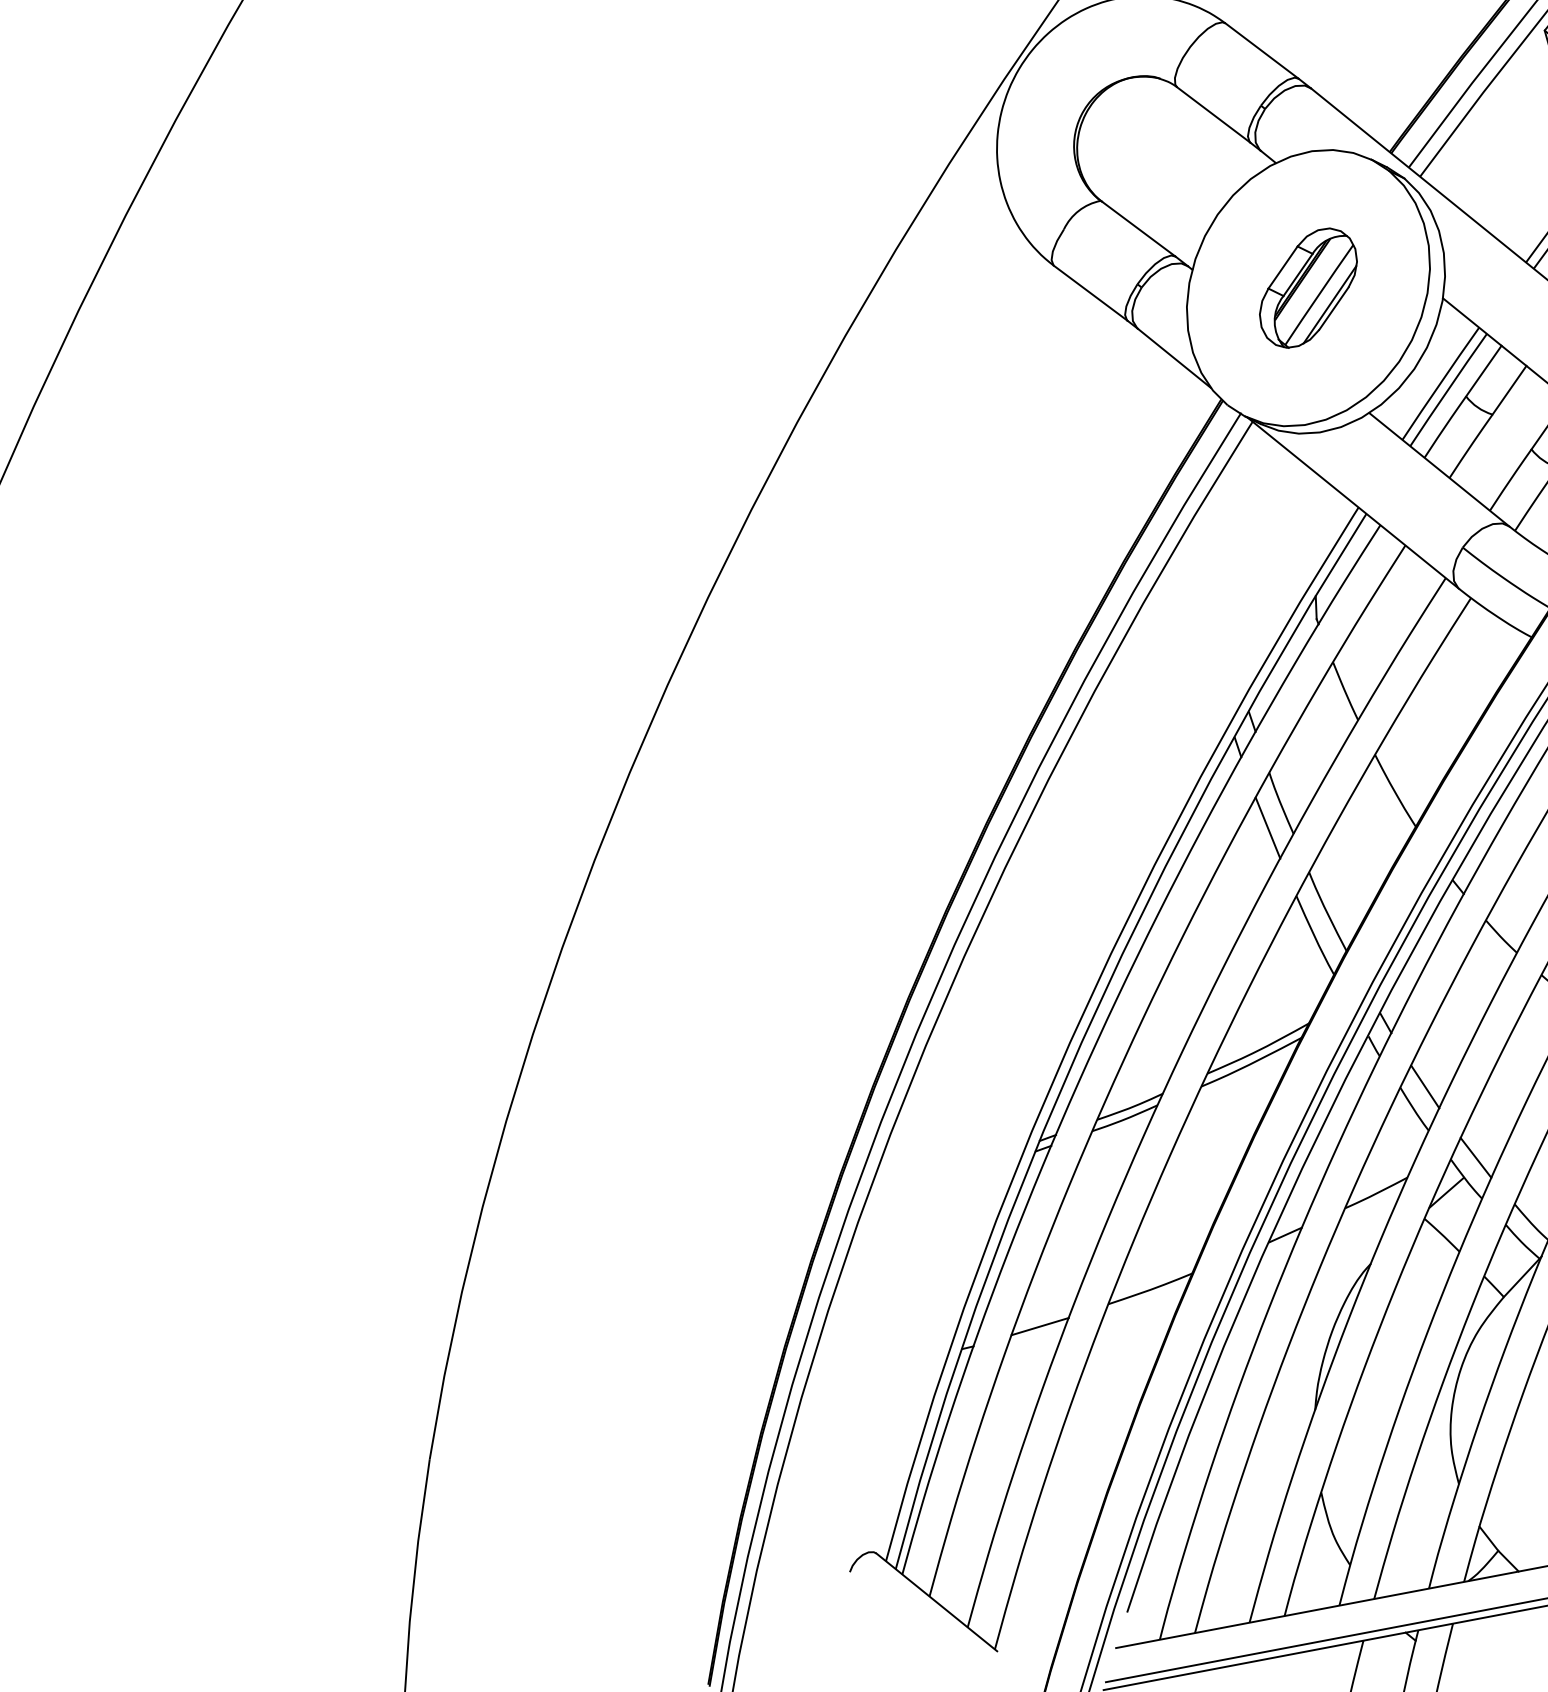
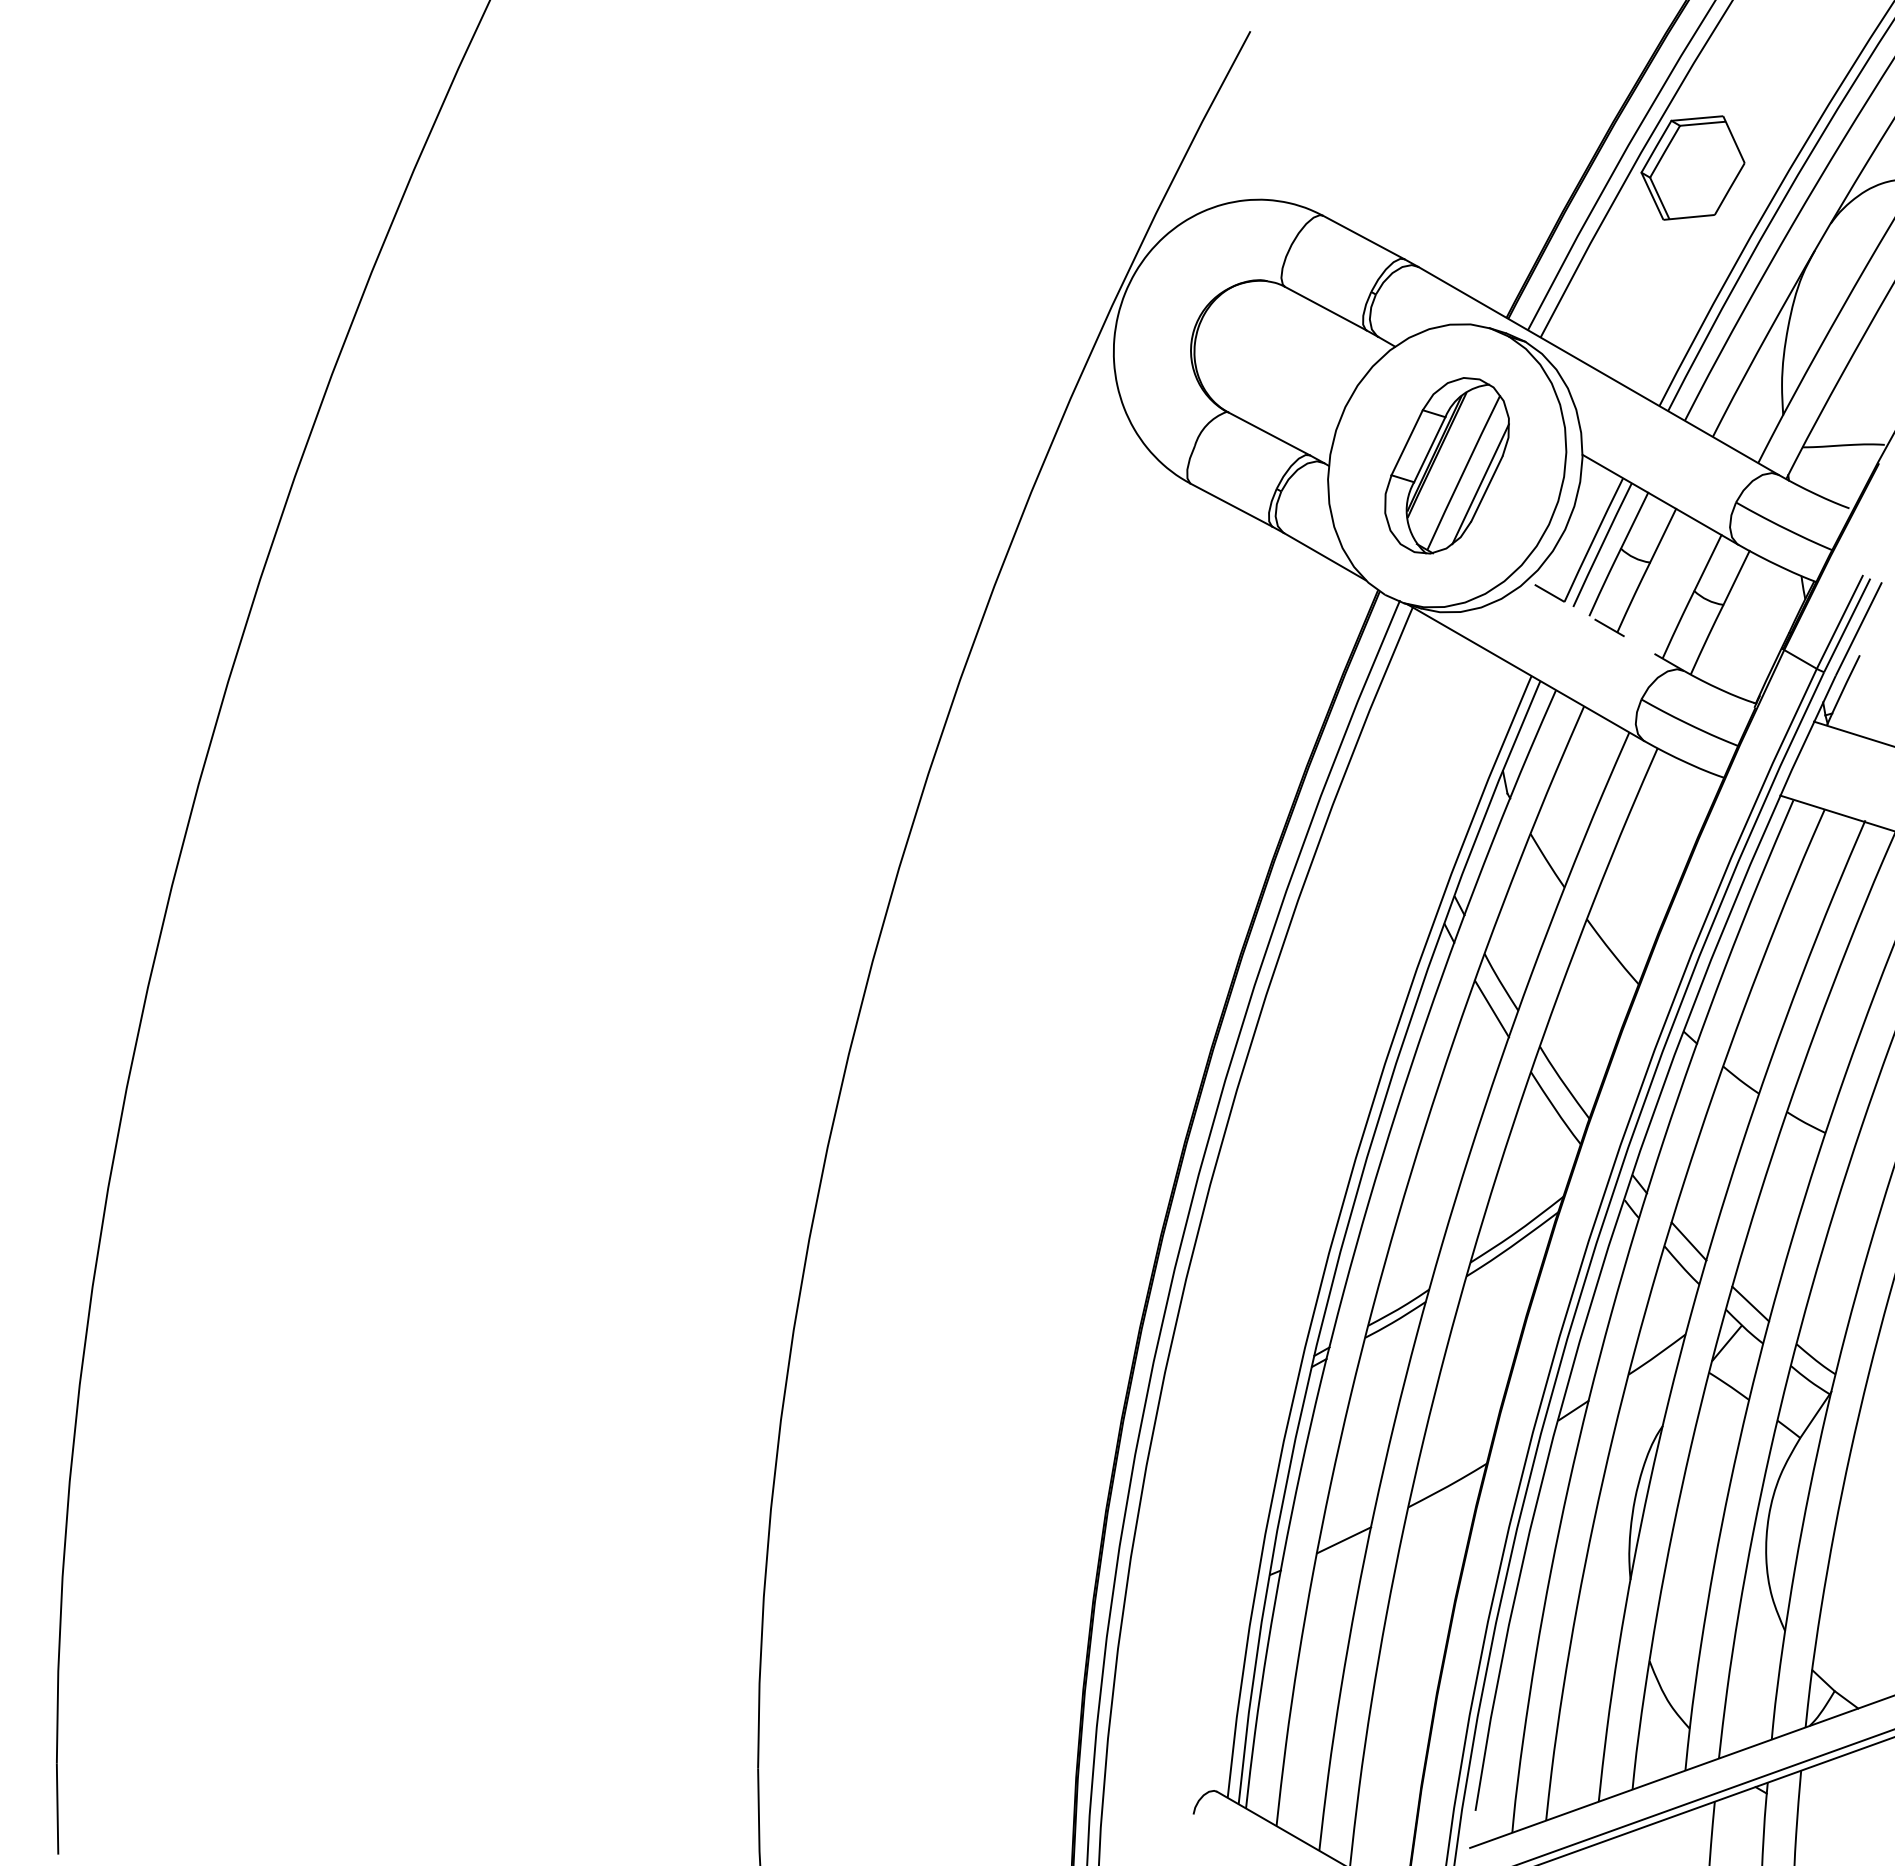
part: (1308, 287) -> (1447, 465), size x1.4
line: (1438, 469) -> (1605, 625), solid -> dashed

